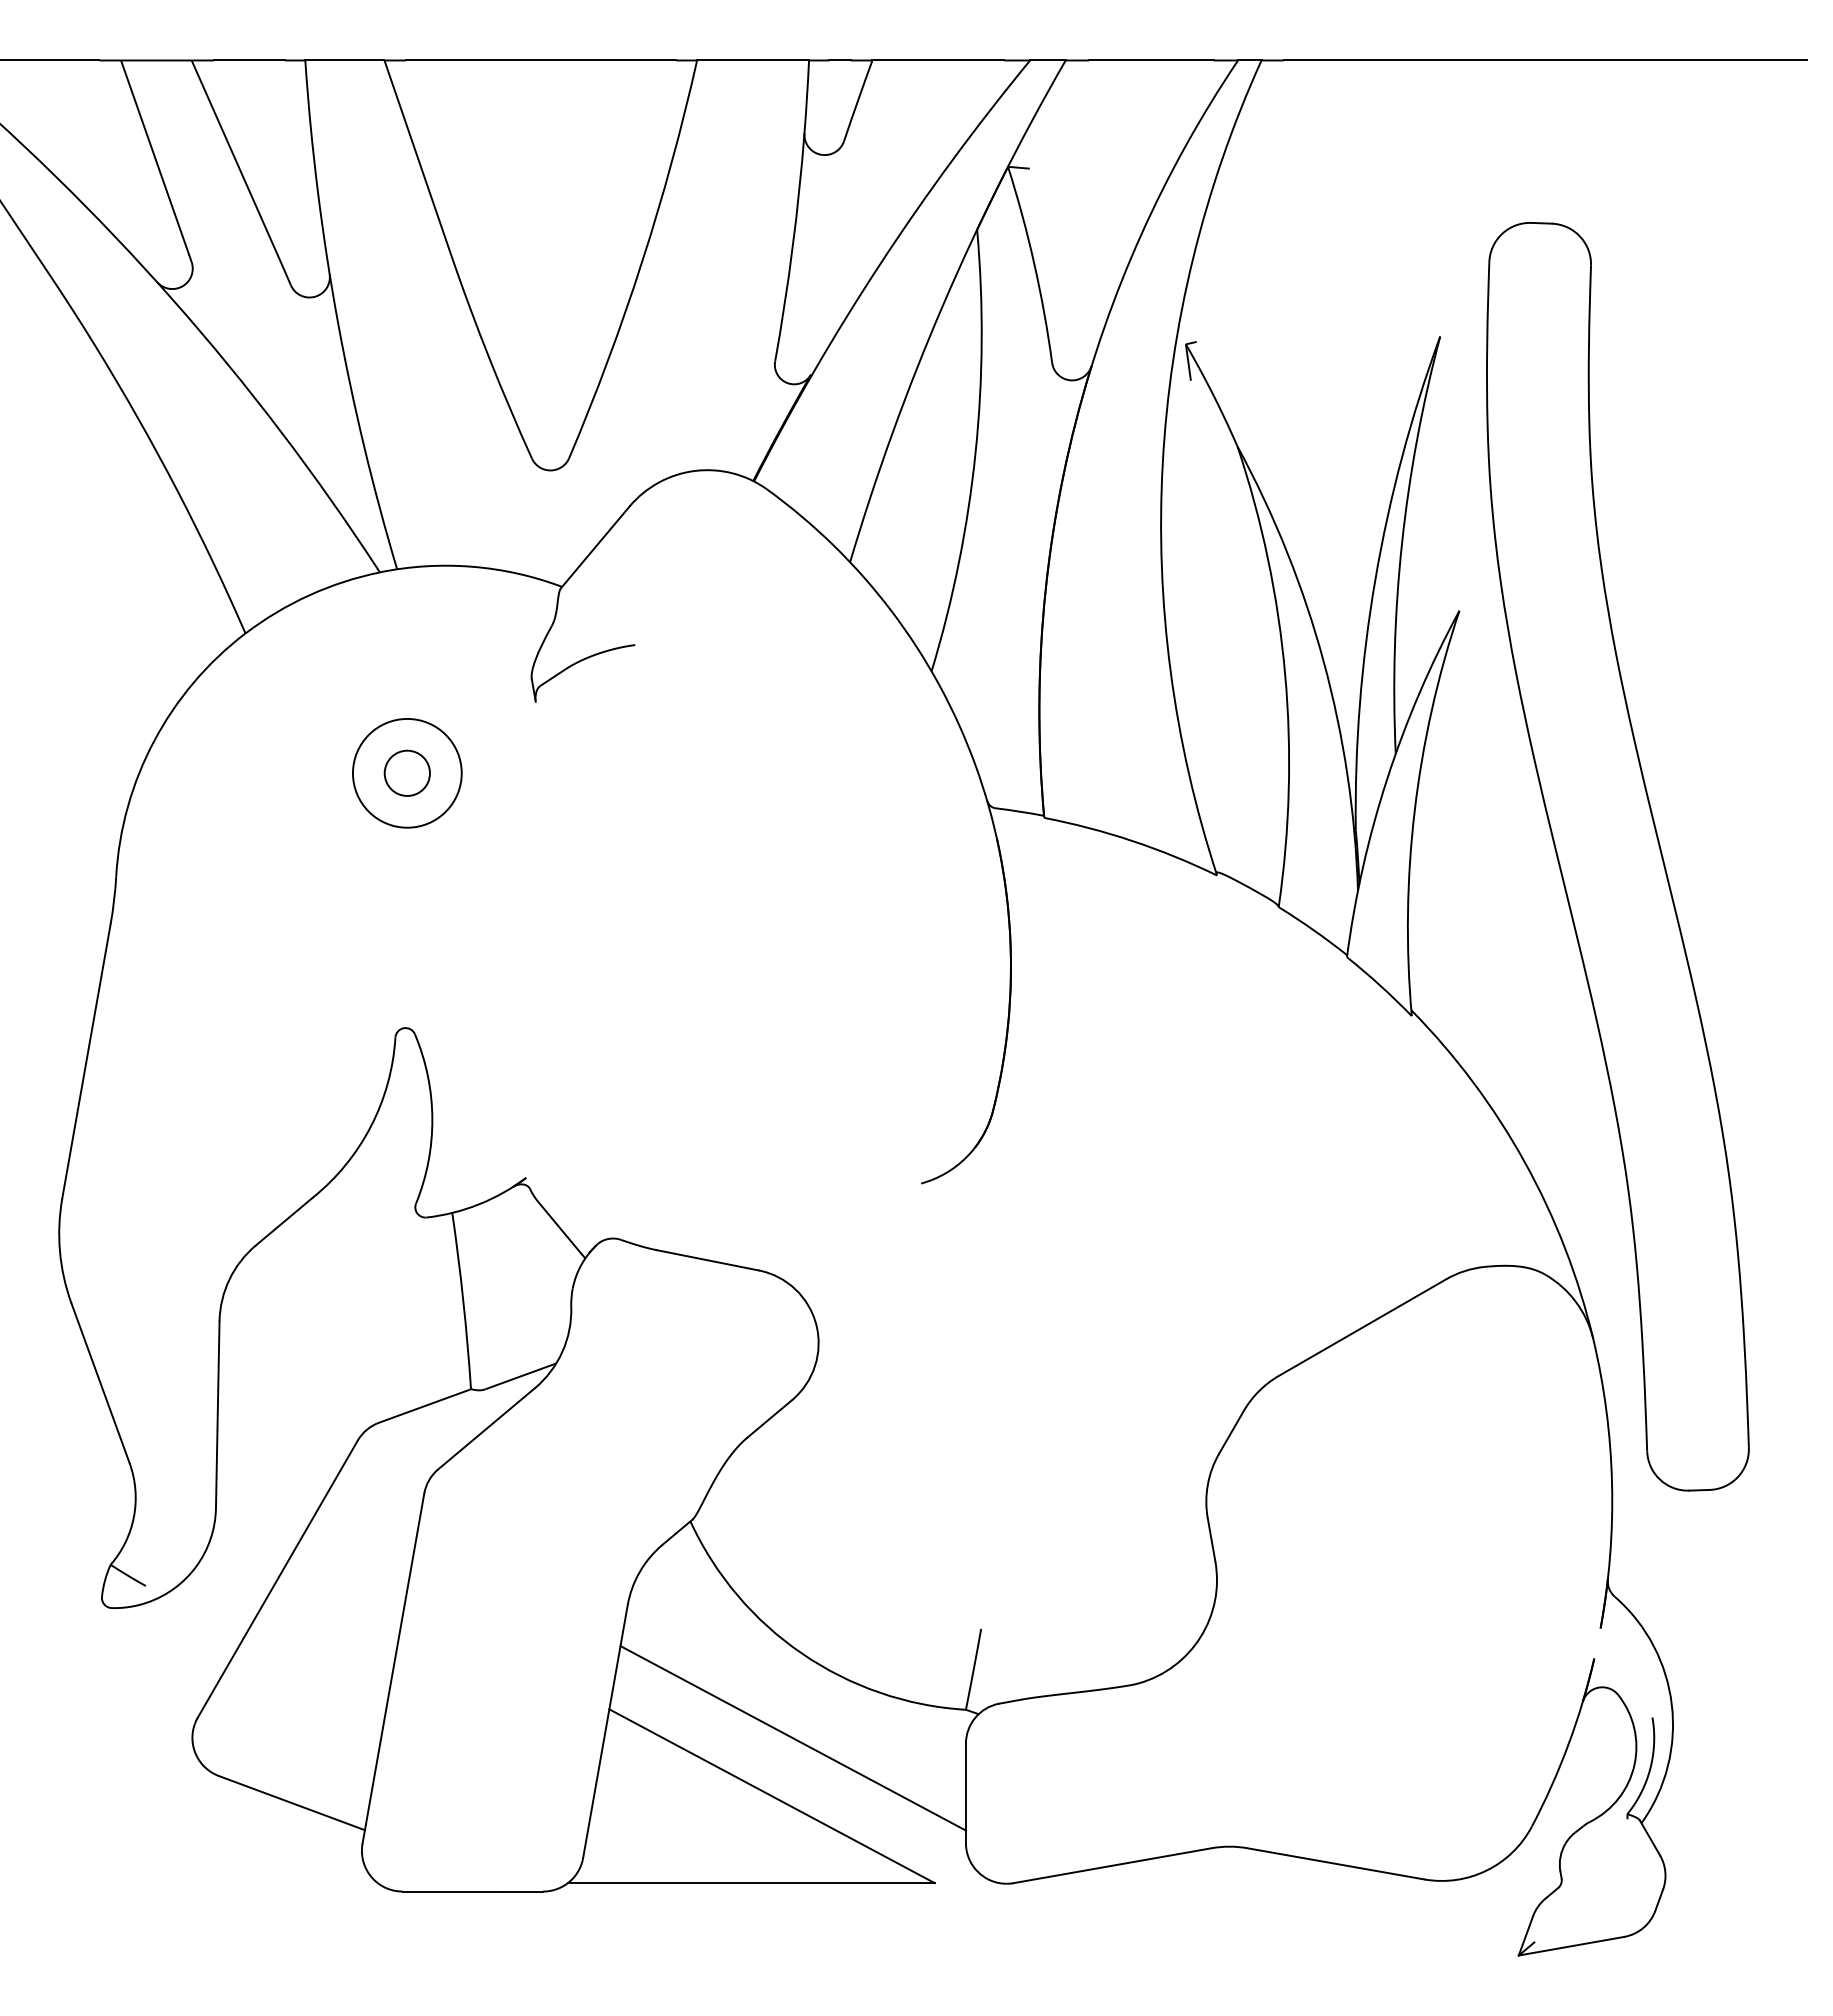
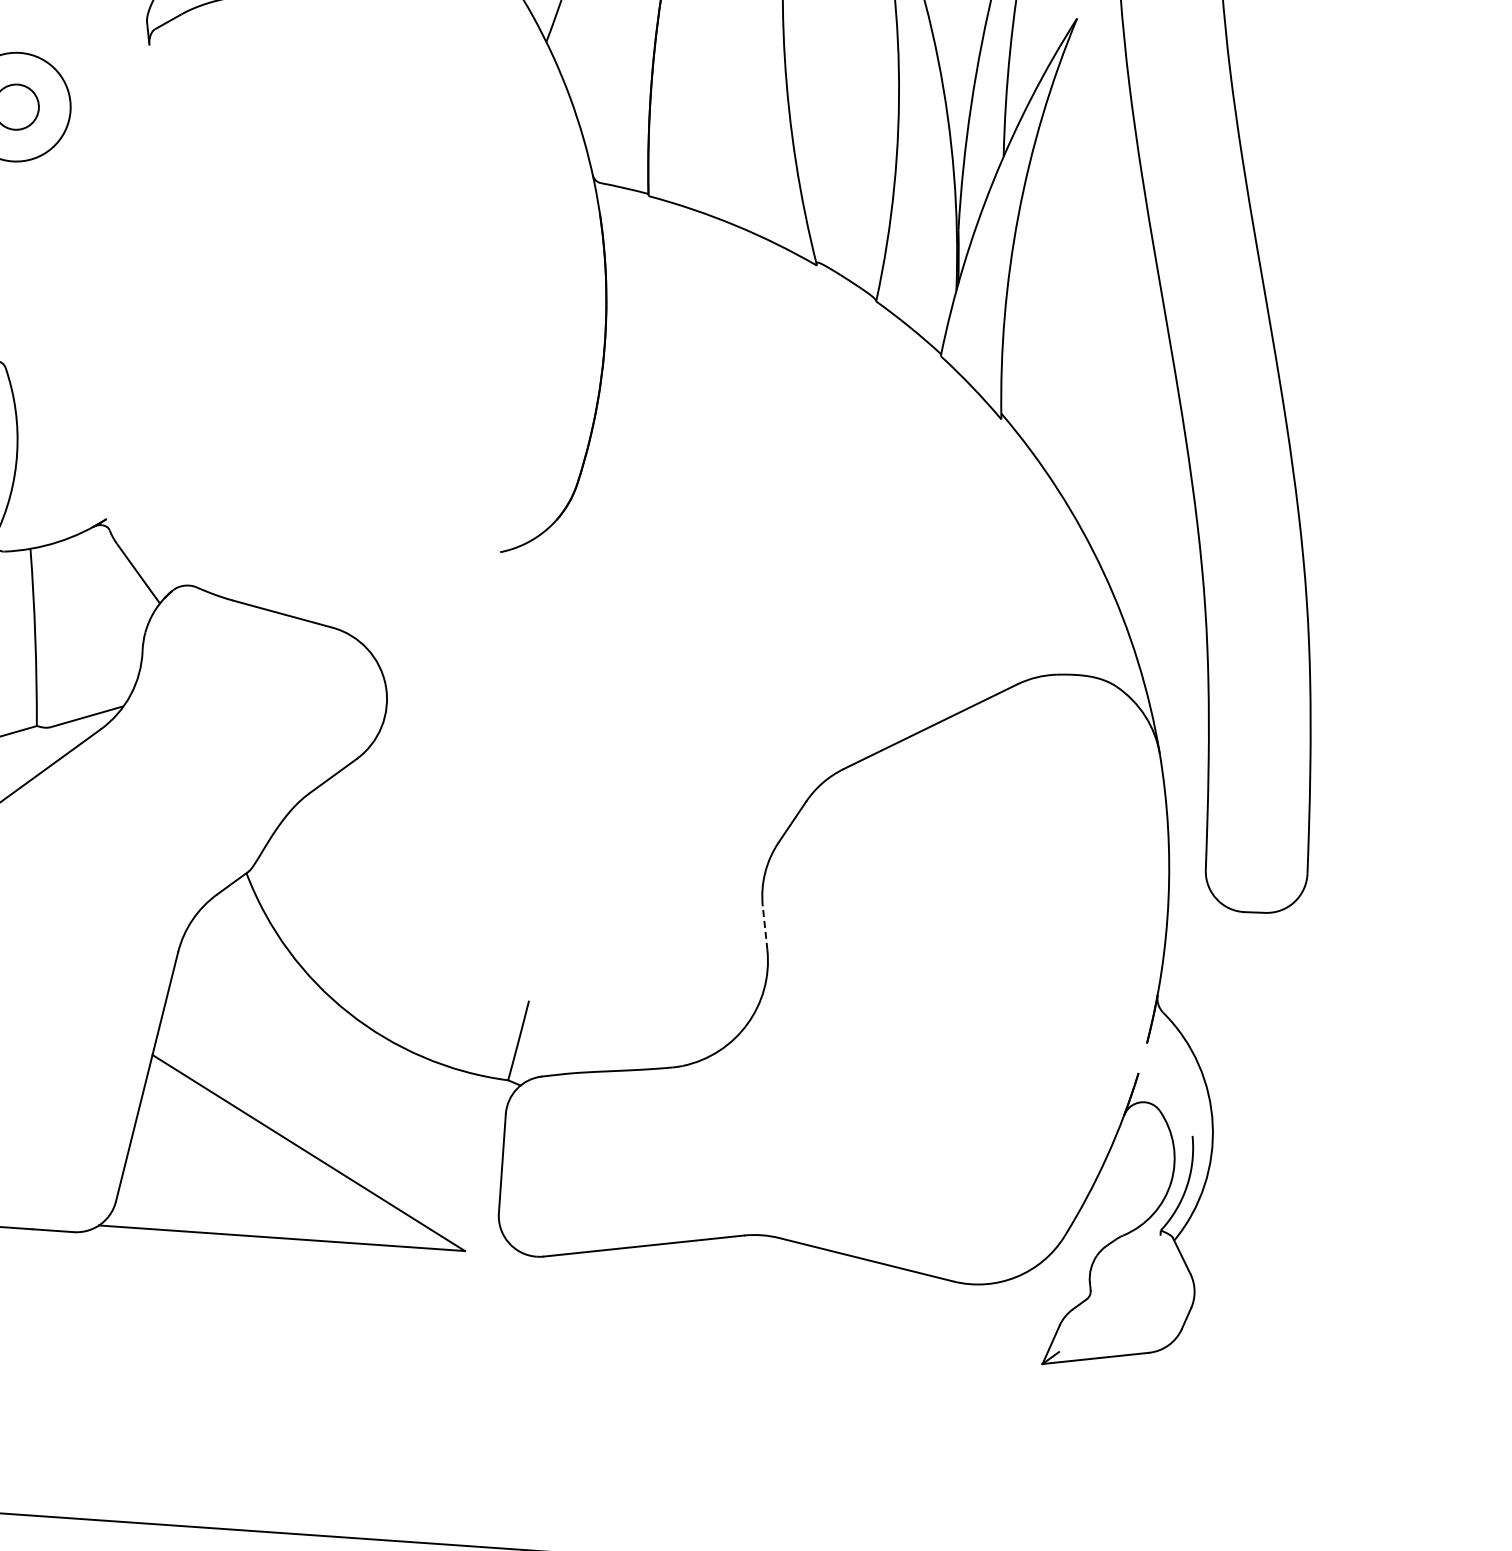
line: (1211, 1539) -> (765, 927), solid -> dashed
line: (792, 1738) -> (333, 1096), removed

